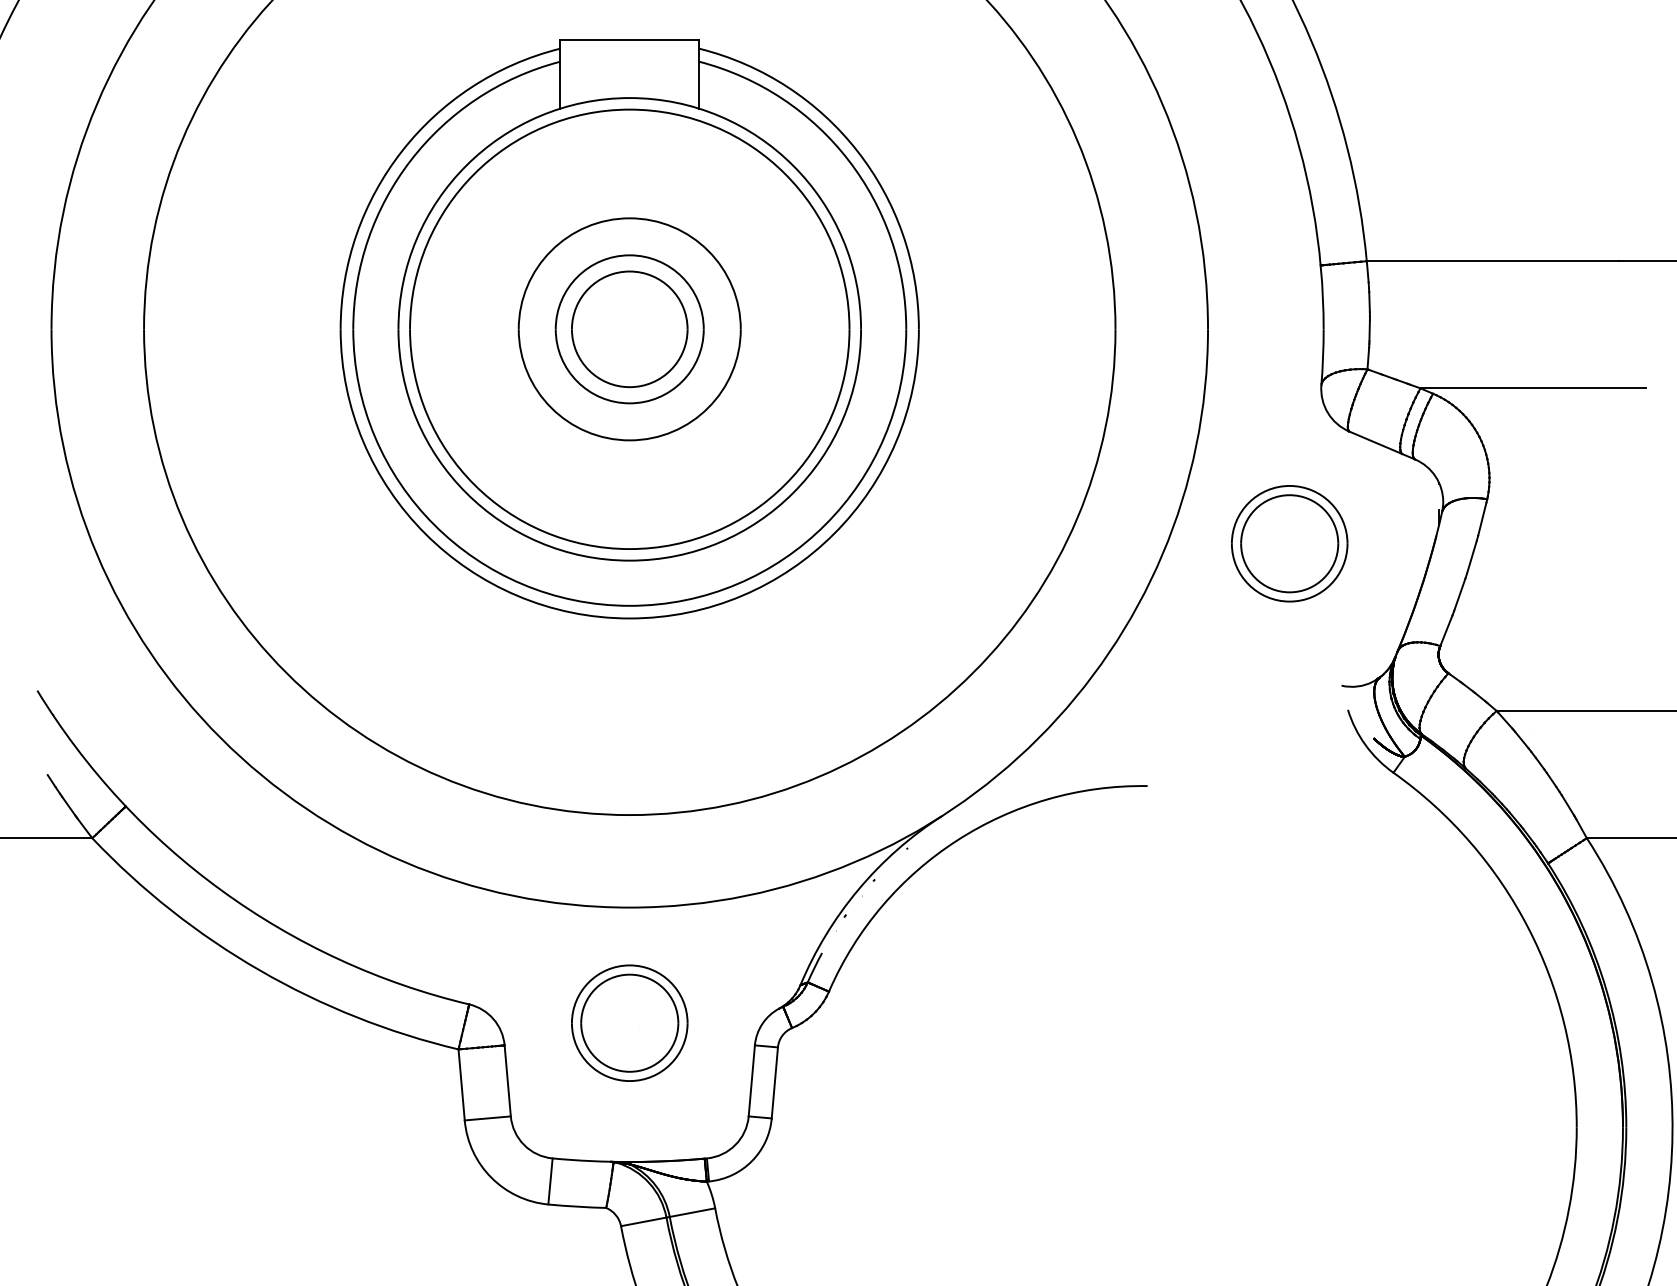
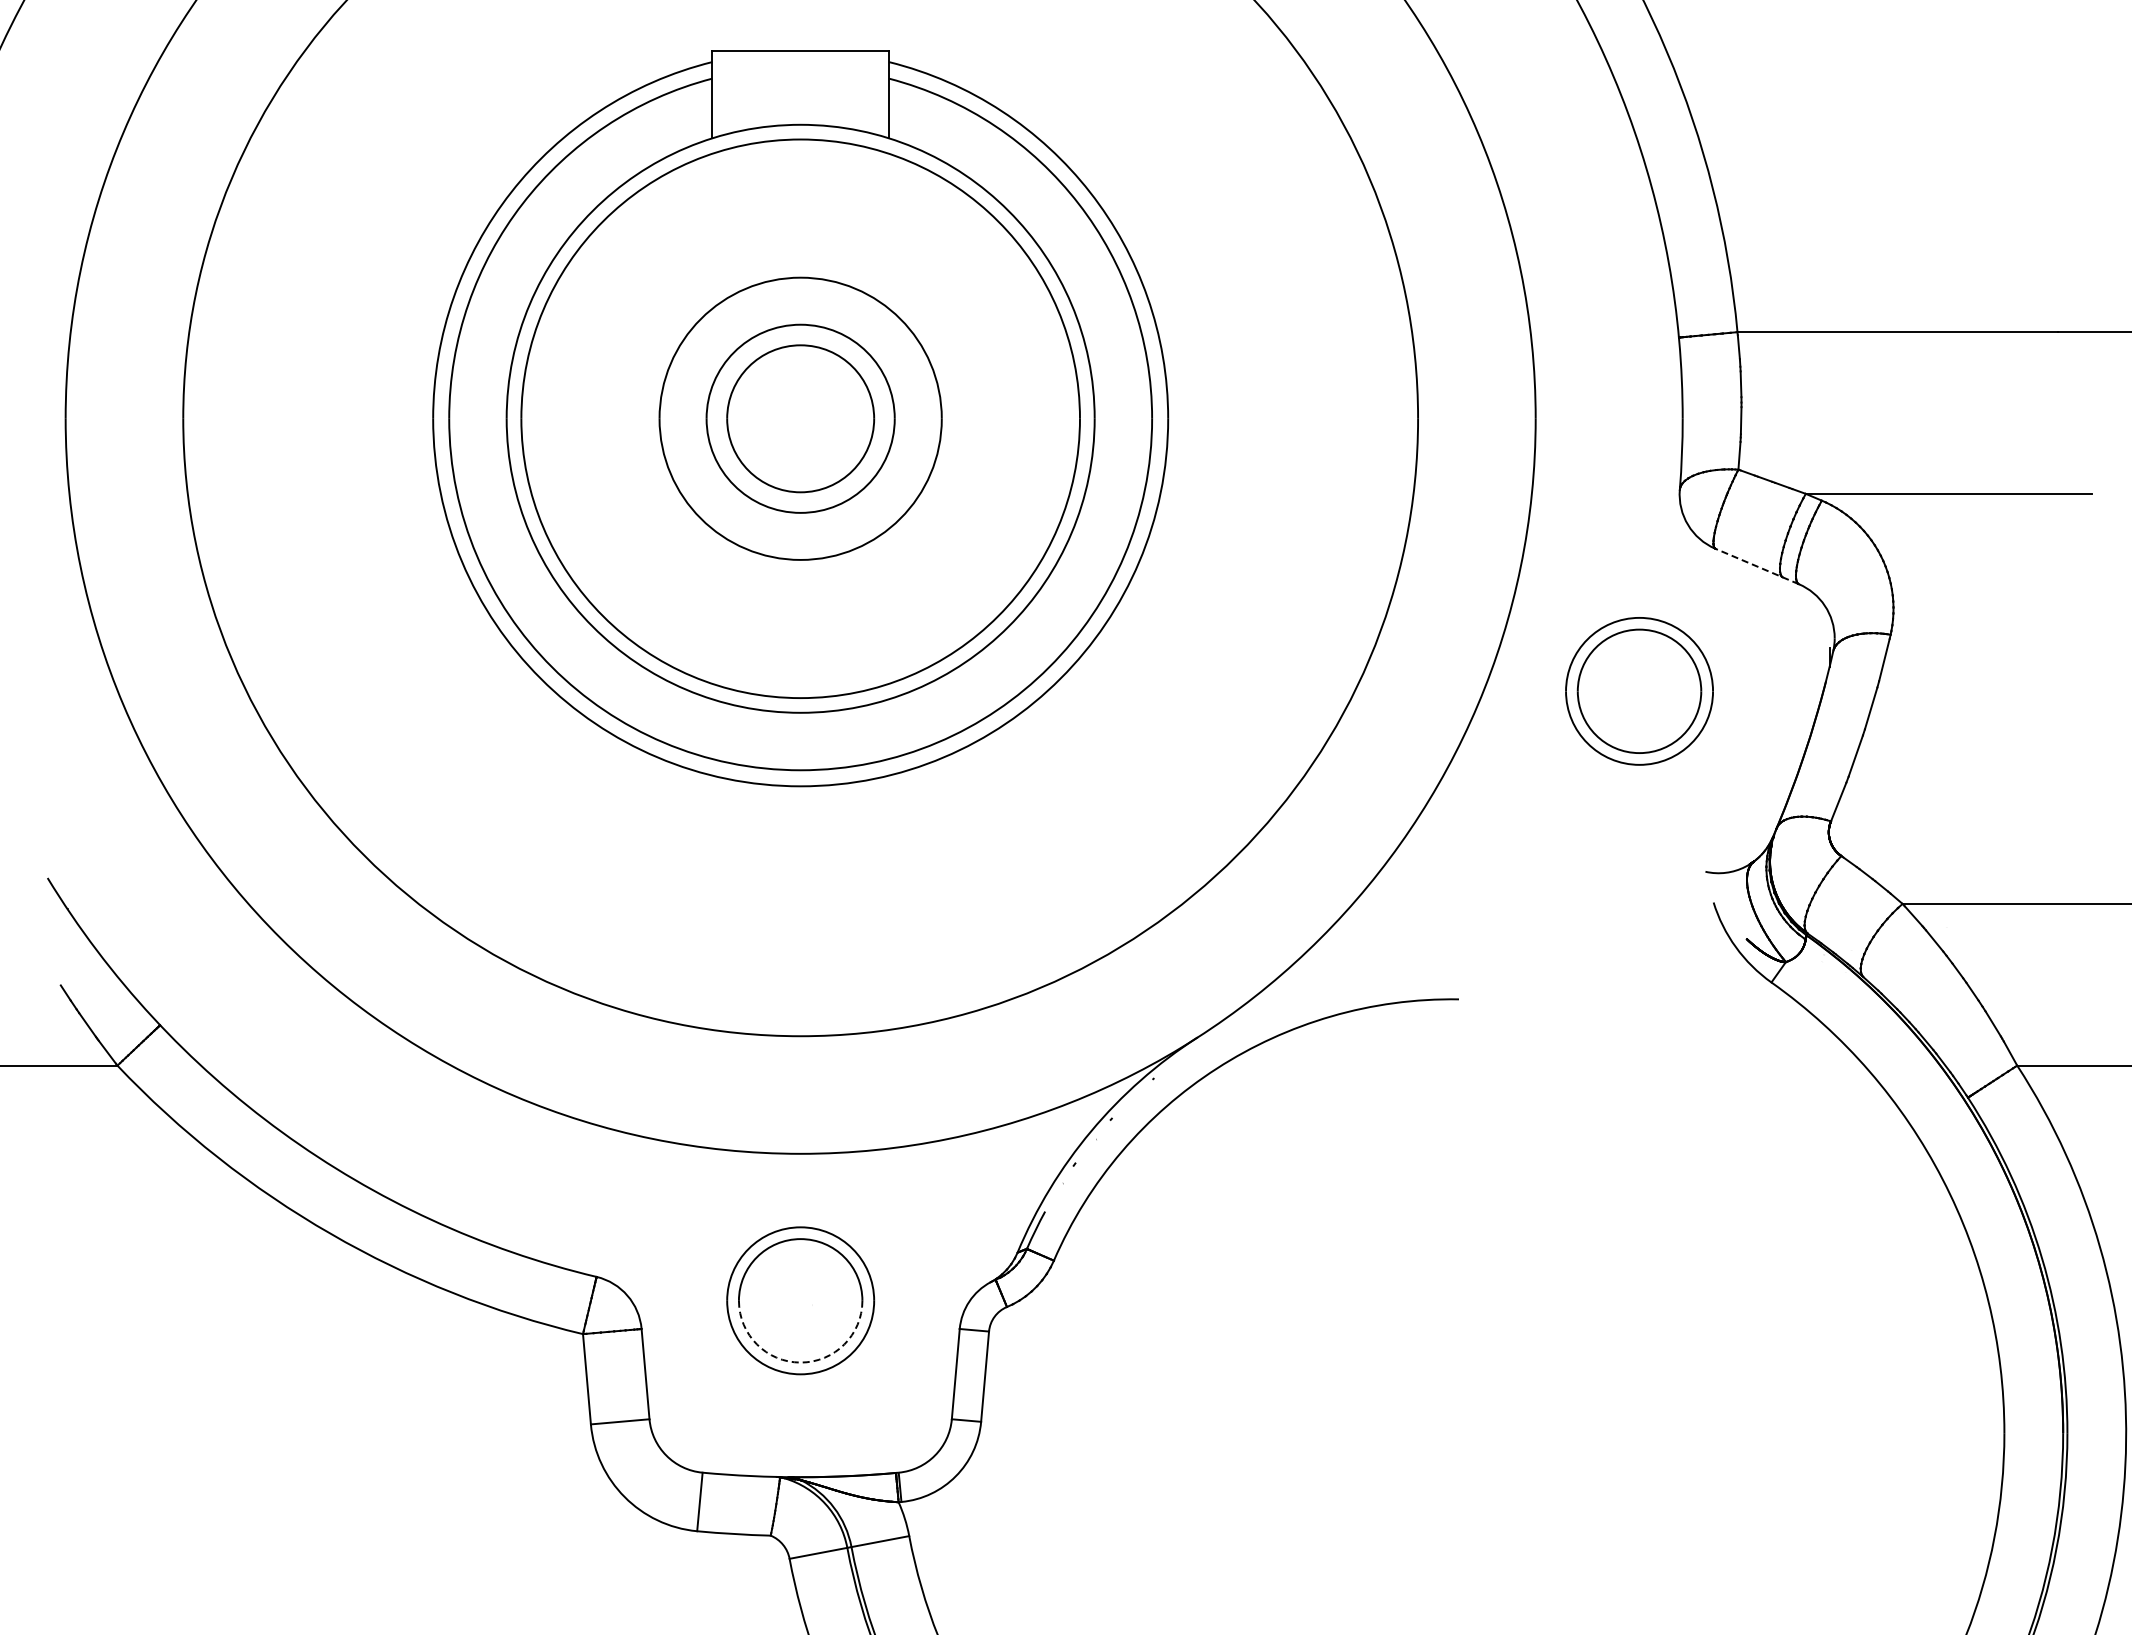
line: (1381, 445) -> (1756, 566), solid -> dashed
arc: (629, 1071) -> (800, 1362), solid -> dashed

